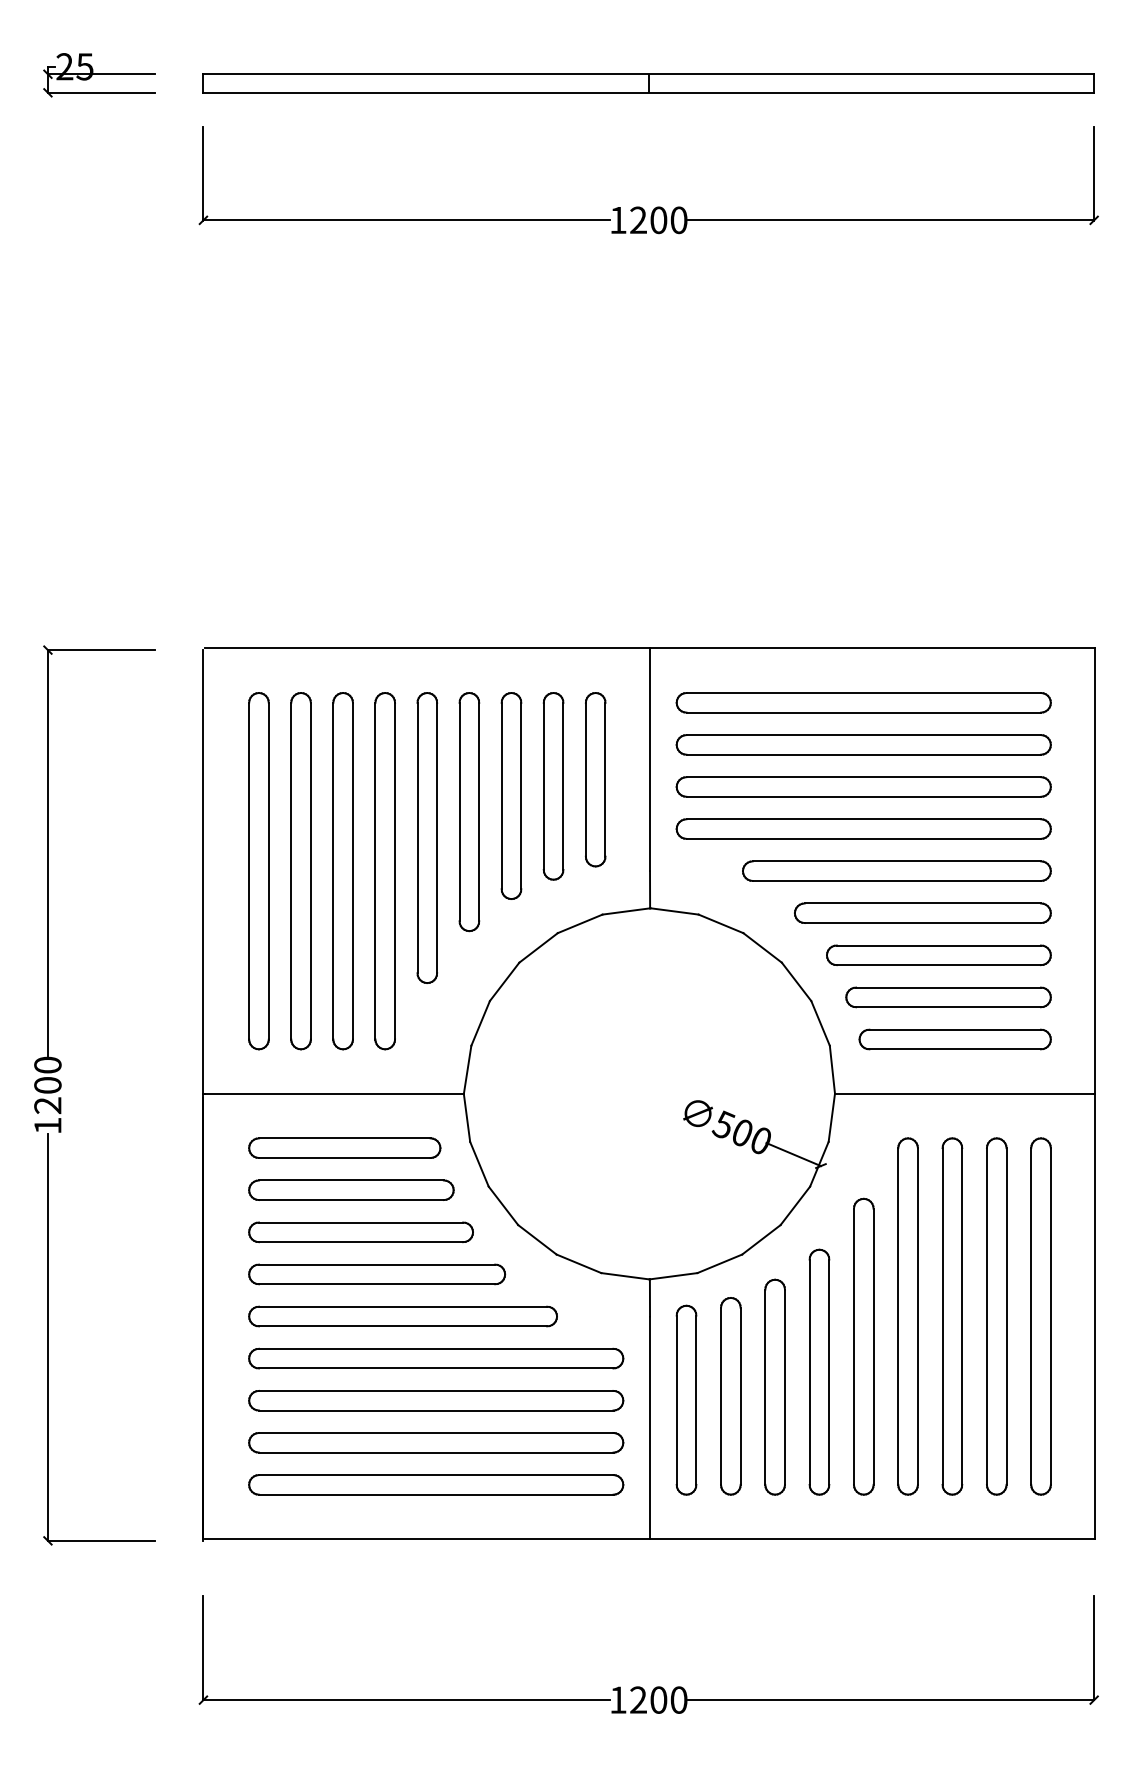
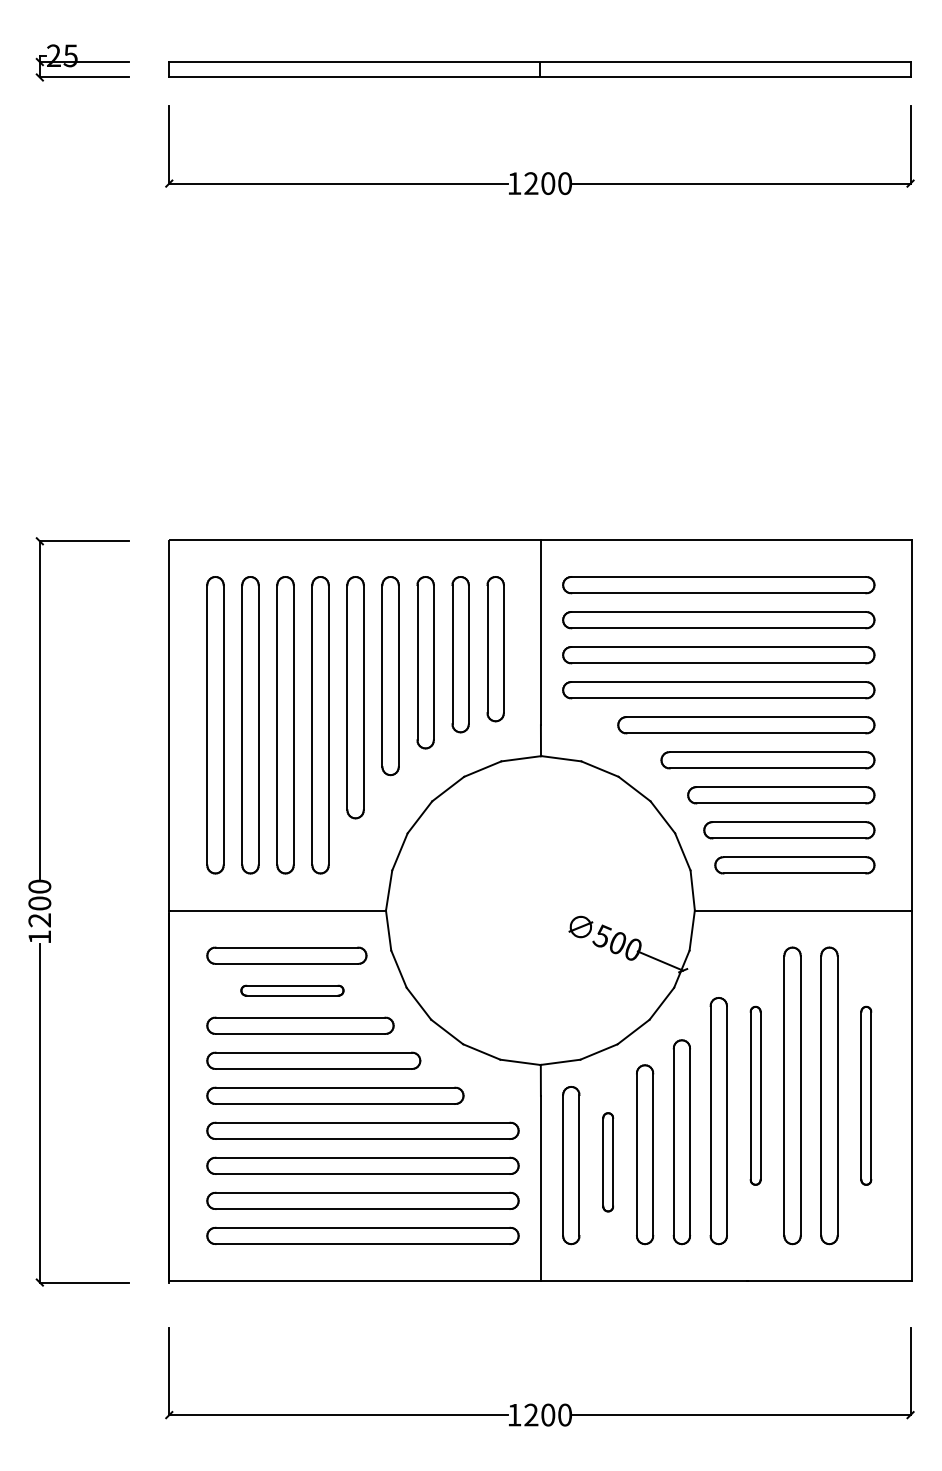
part: (351, 1189) -> (292, 990), size x0.6
part: (907, 1316) -> (755, 1095), size x0.6
part: (1040, 1316) -> (865, 1095), size x0.6
part: (730, 1396) -> (607, 1162), size x0.6

